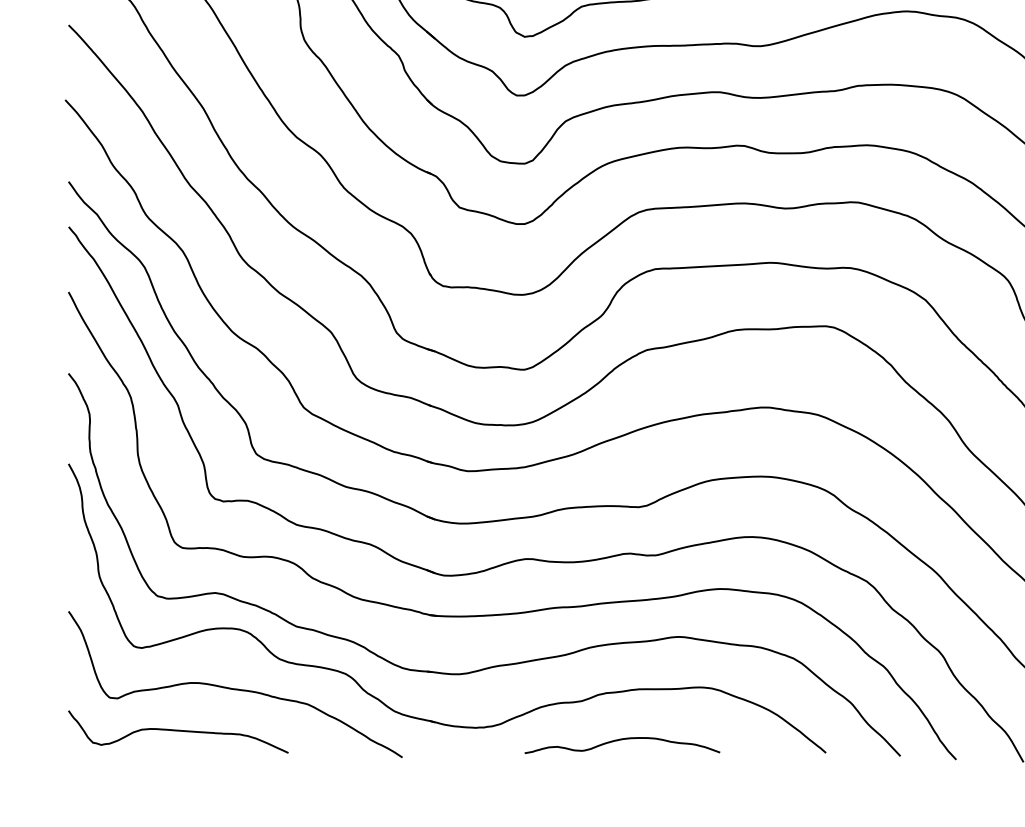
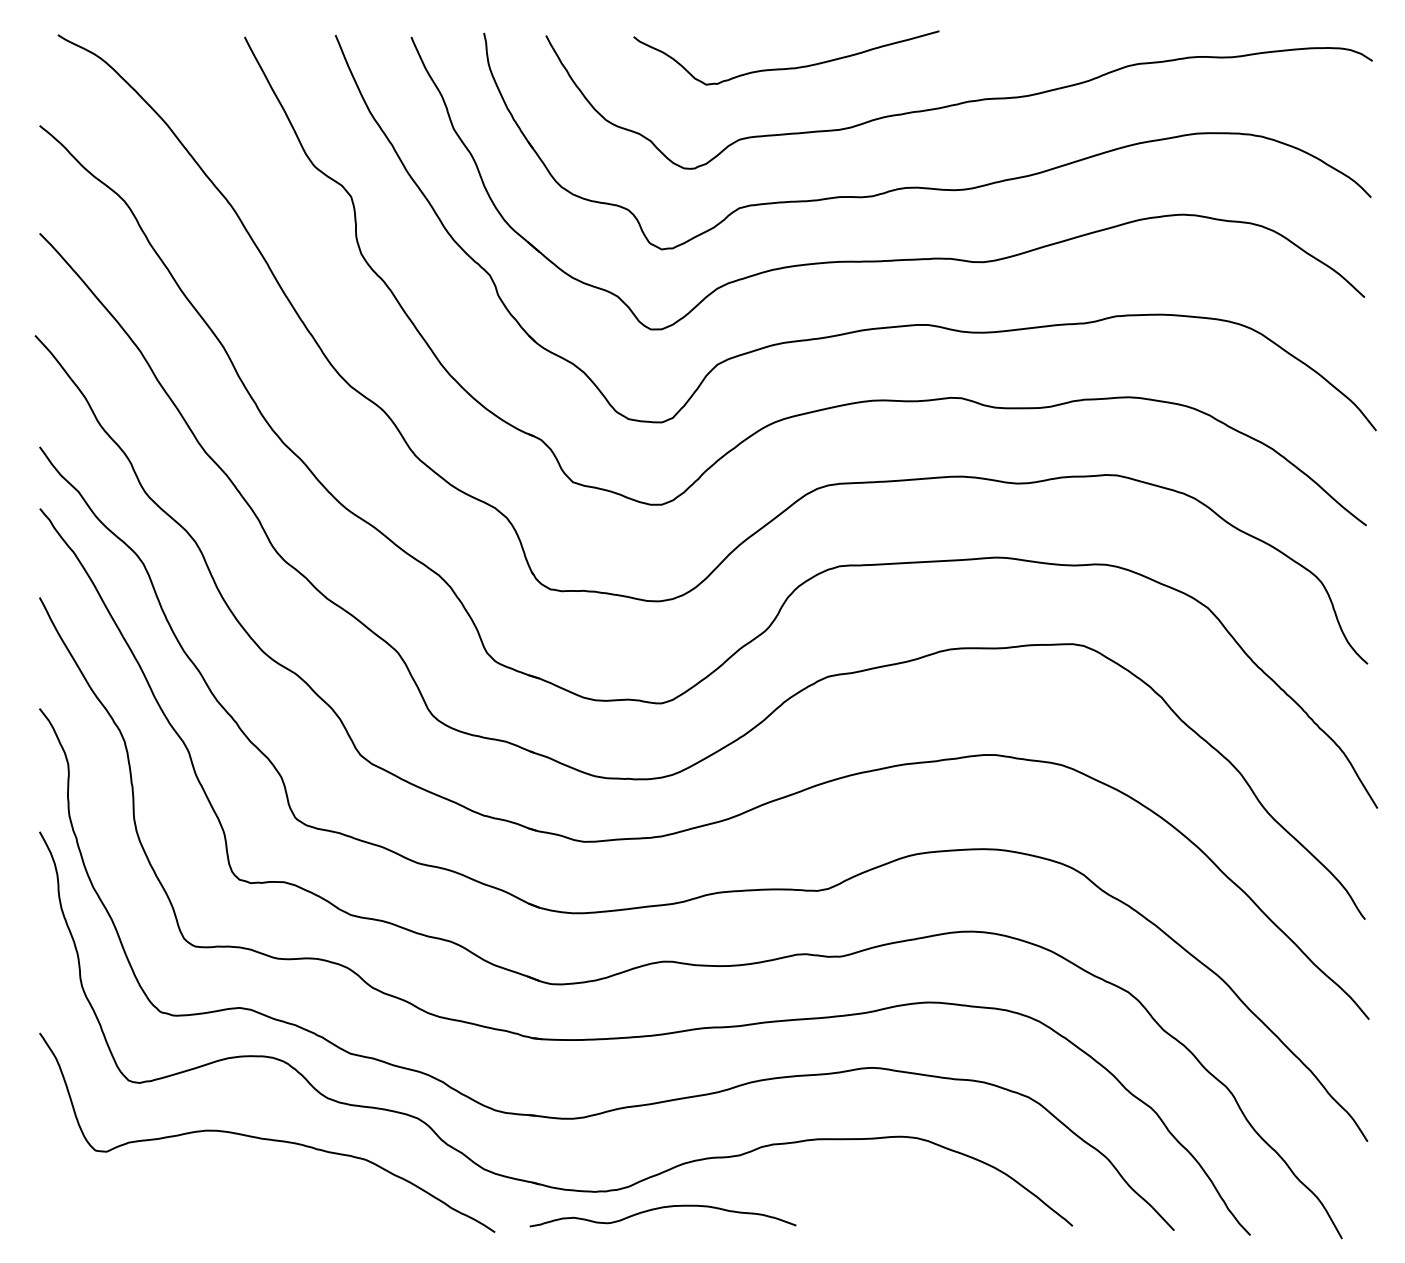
curve: (178, 731) -> (189, 1196), removed
curve: (622, 740) -> (662, 1208), moved

